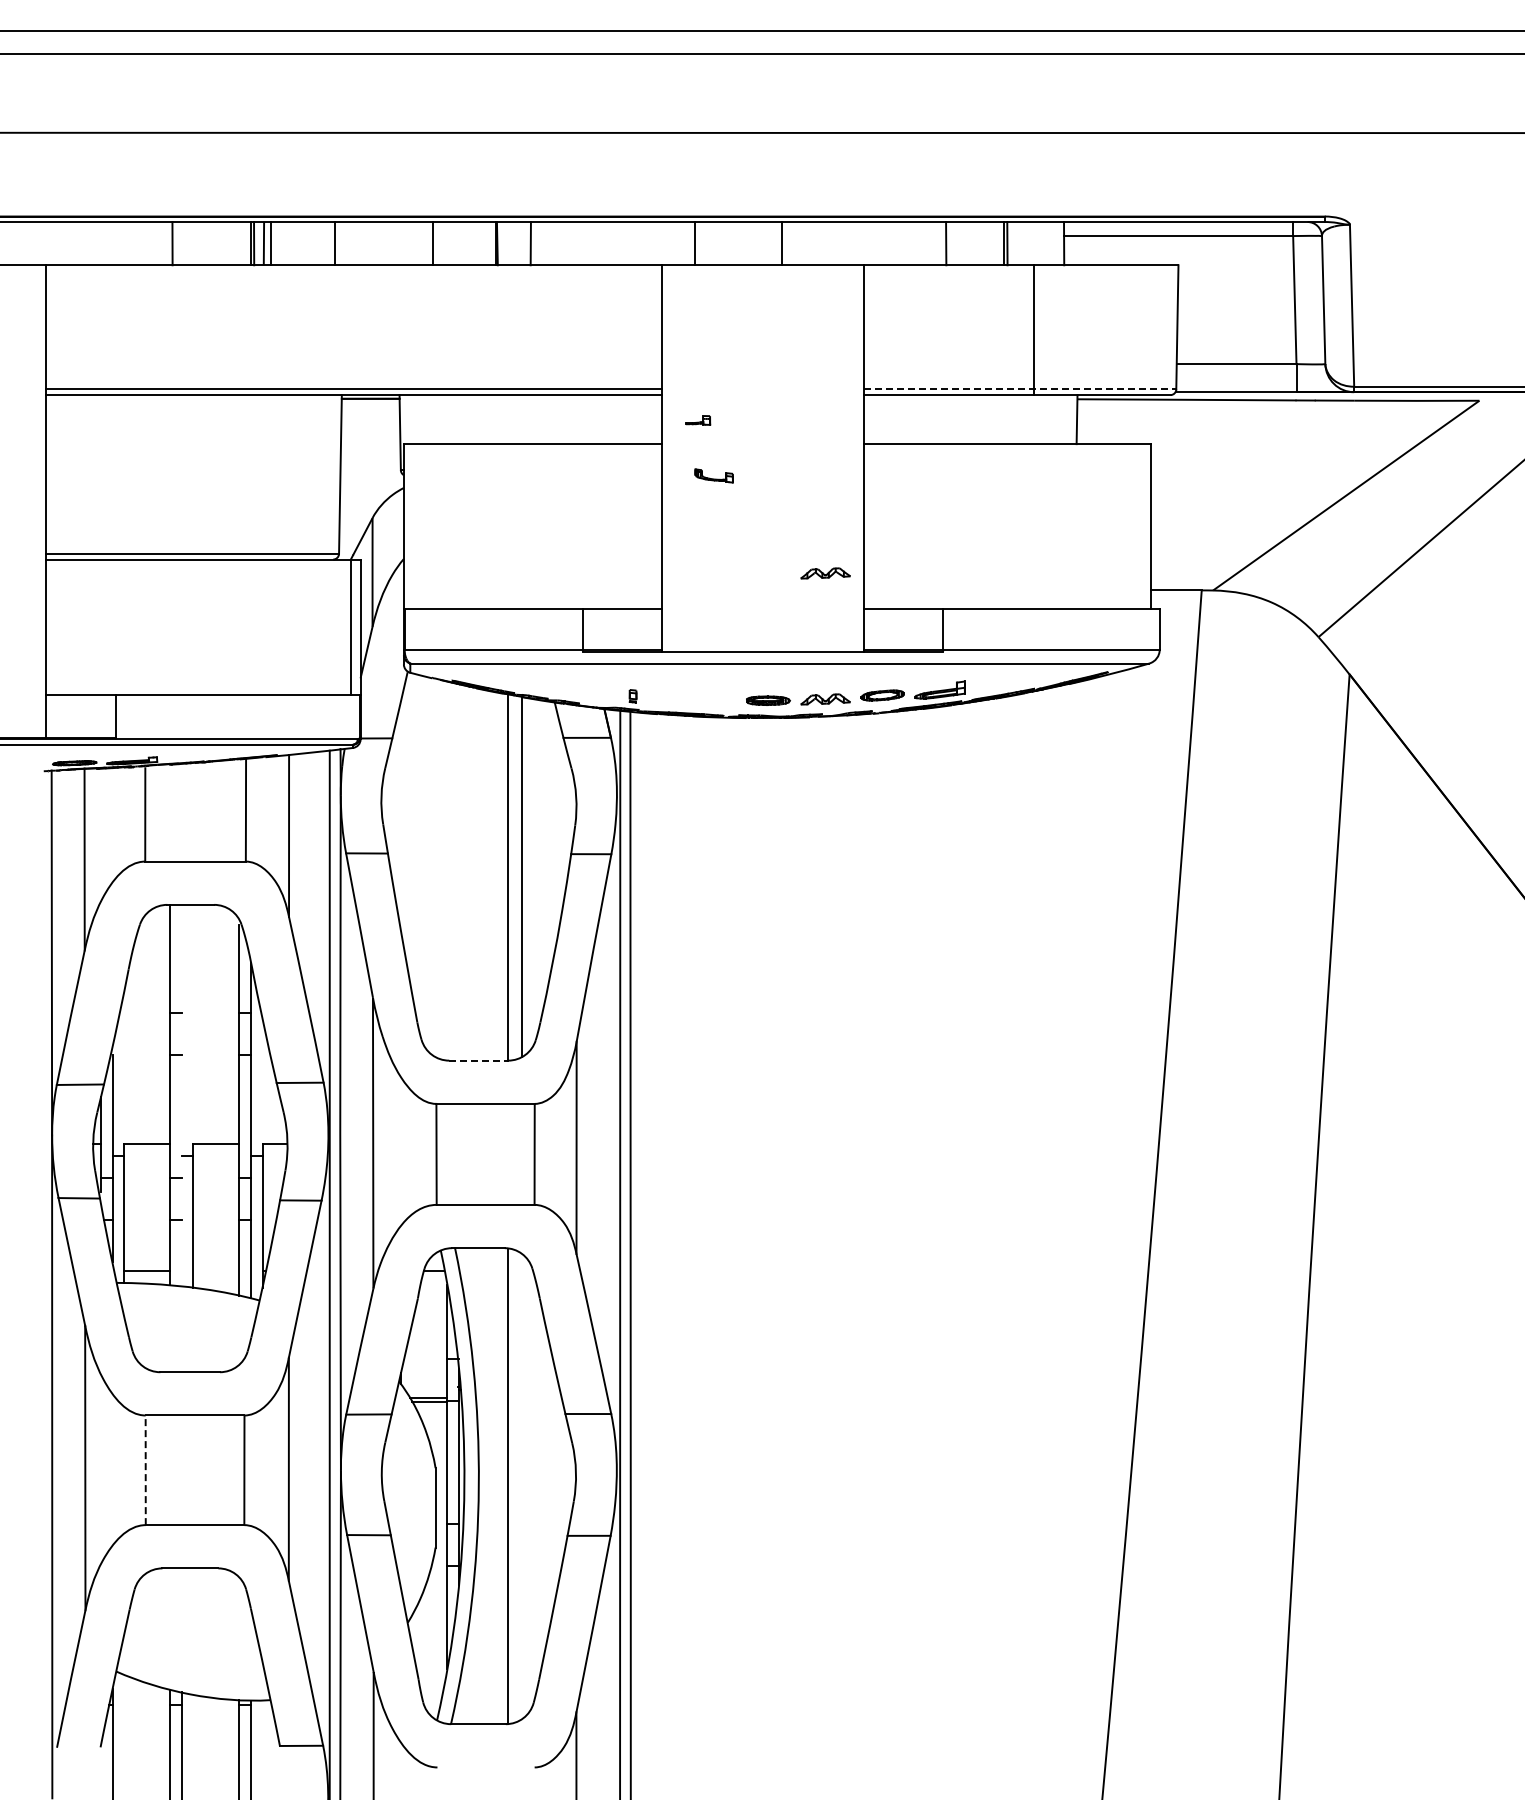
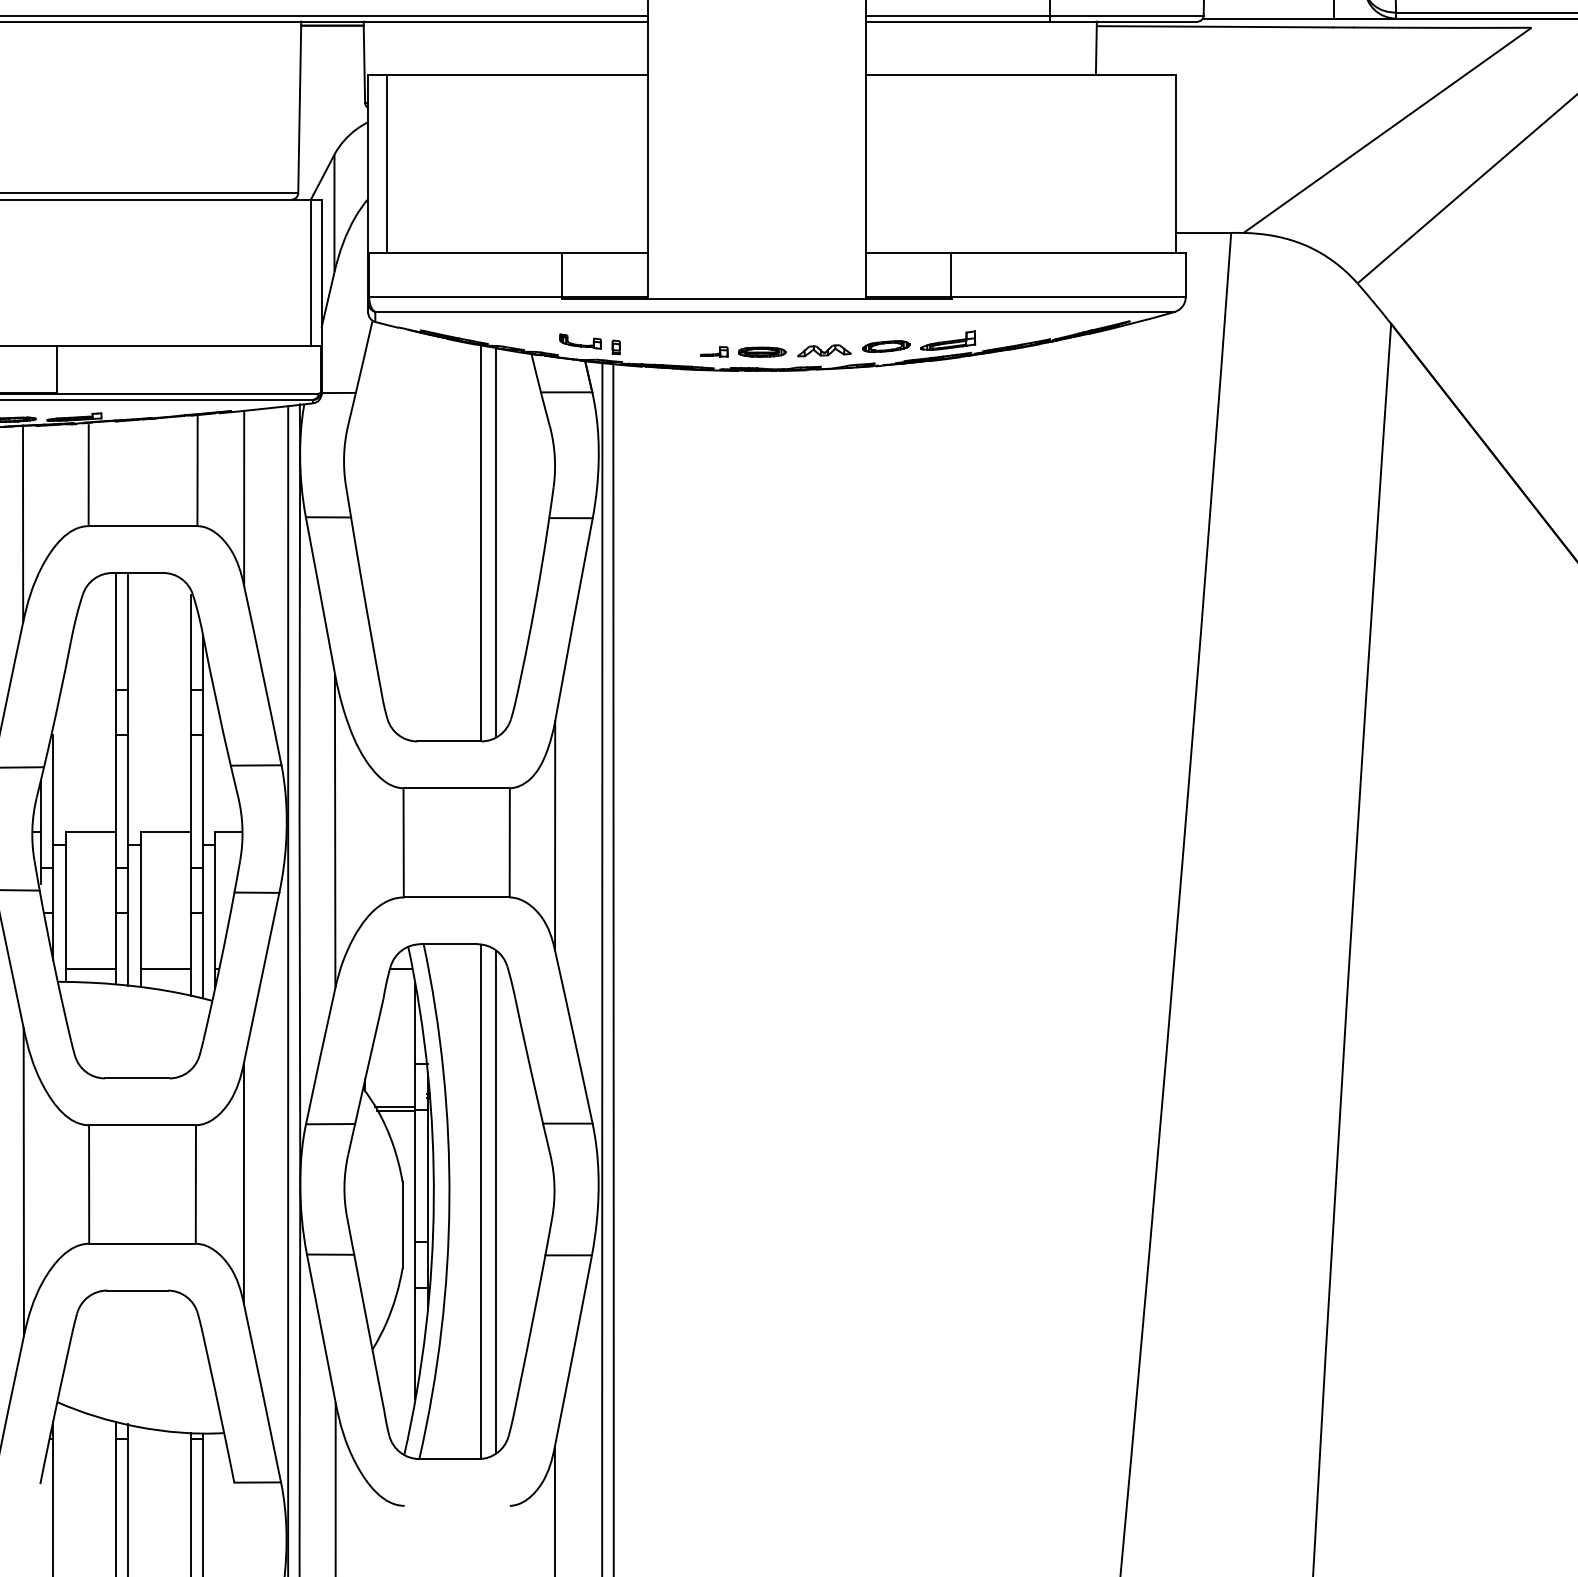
line: (1020, 389) -> (1035, 15), dashed -> solid
part: (698, 420) -> (715, 351), moved
part: (713, 475) -> (579, 341), moved
line: (420, 526) -> (386, 163), added
part: (825, 573) -> (824, 214), removed
line: (479, 1060) -> (450, 741), dashed -> solid
line: (181, 1095) -> (127, 779), added
line: (216, 1271) -> (165, 969), added
line: (145, 1470) -> (88, 1184), dashed -> solid
line: (522, 1486) -> (496, 1202), added

